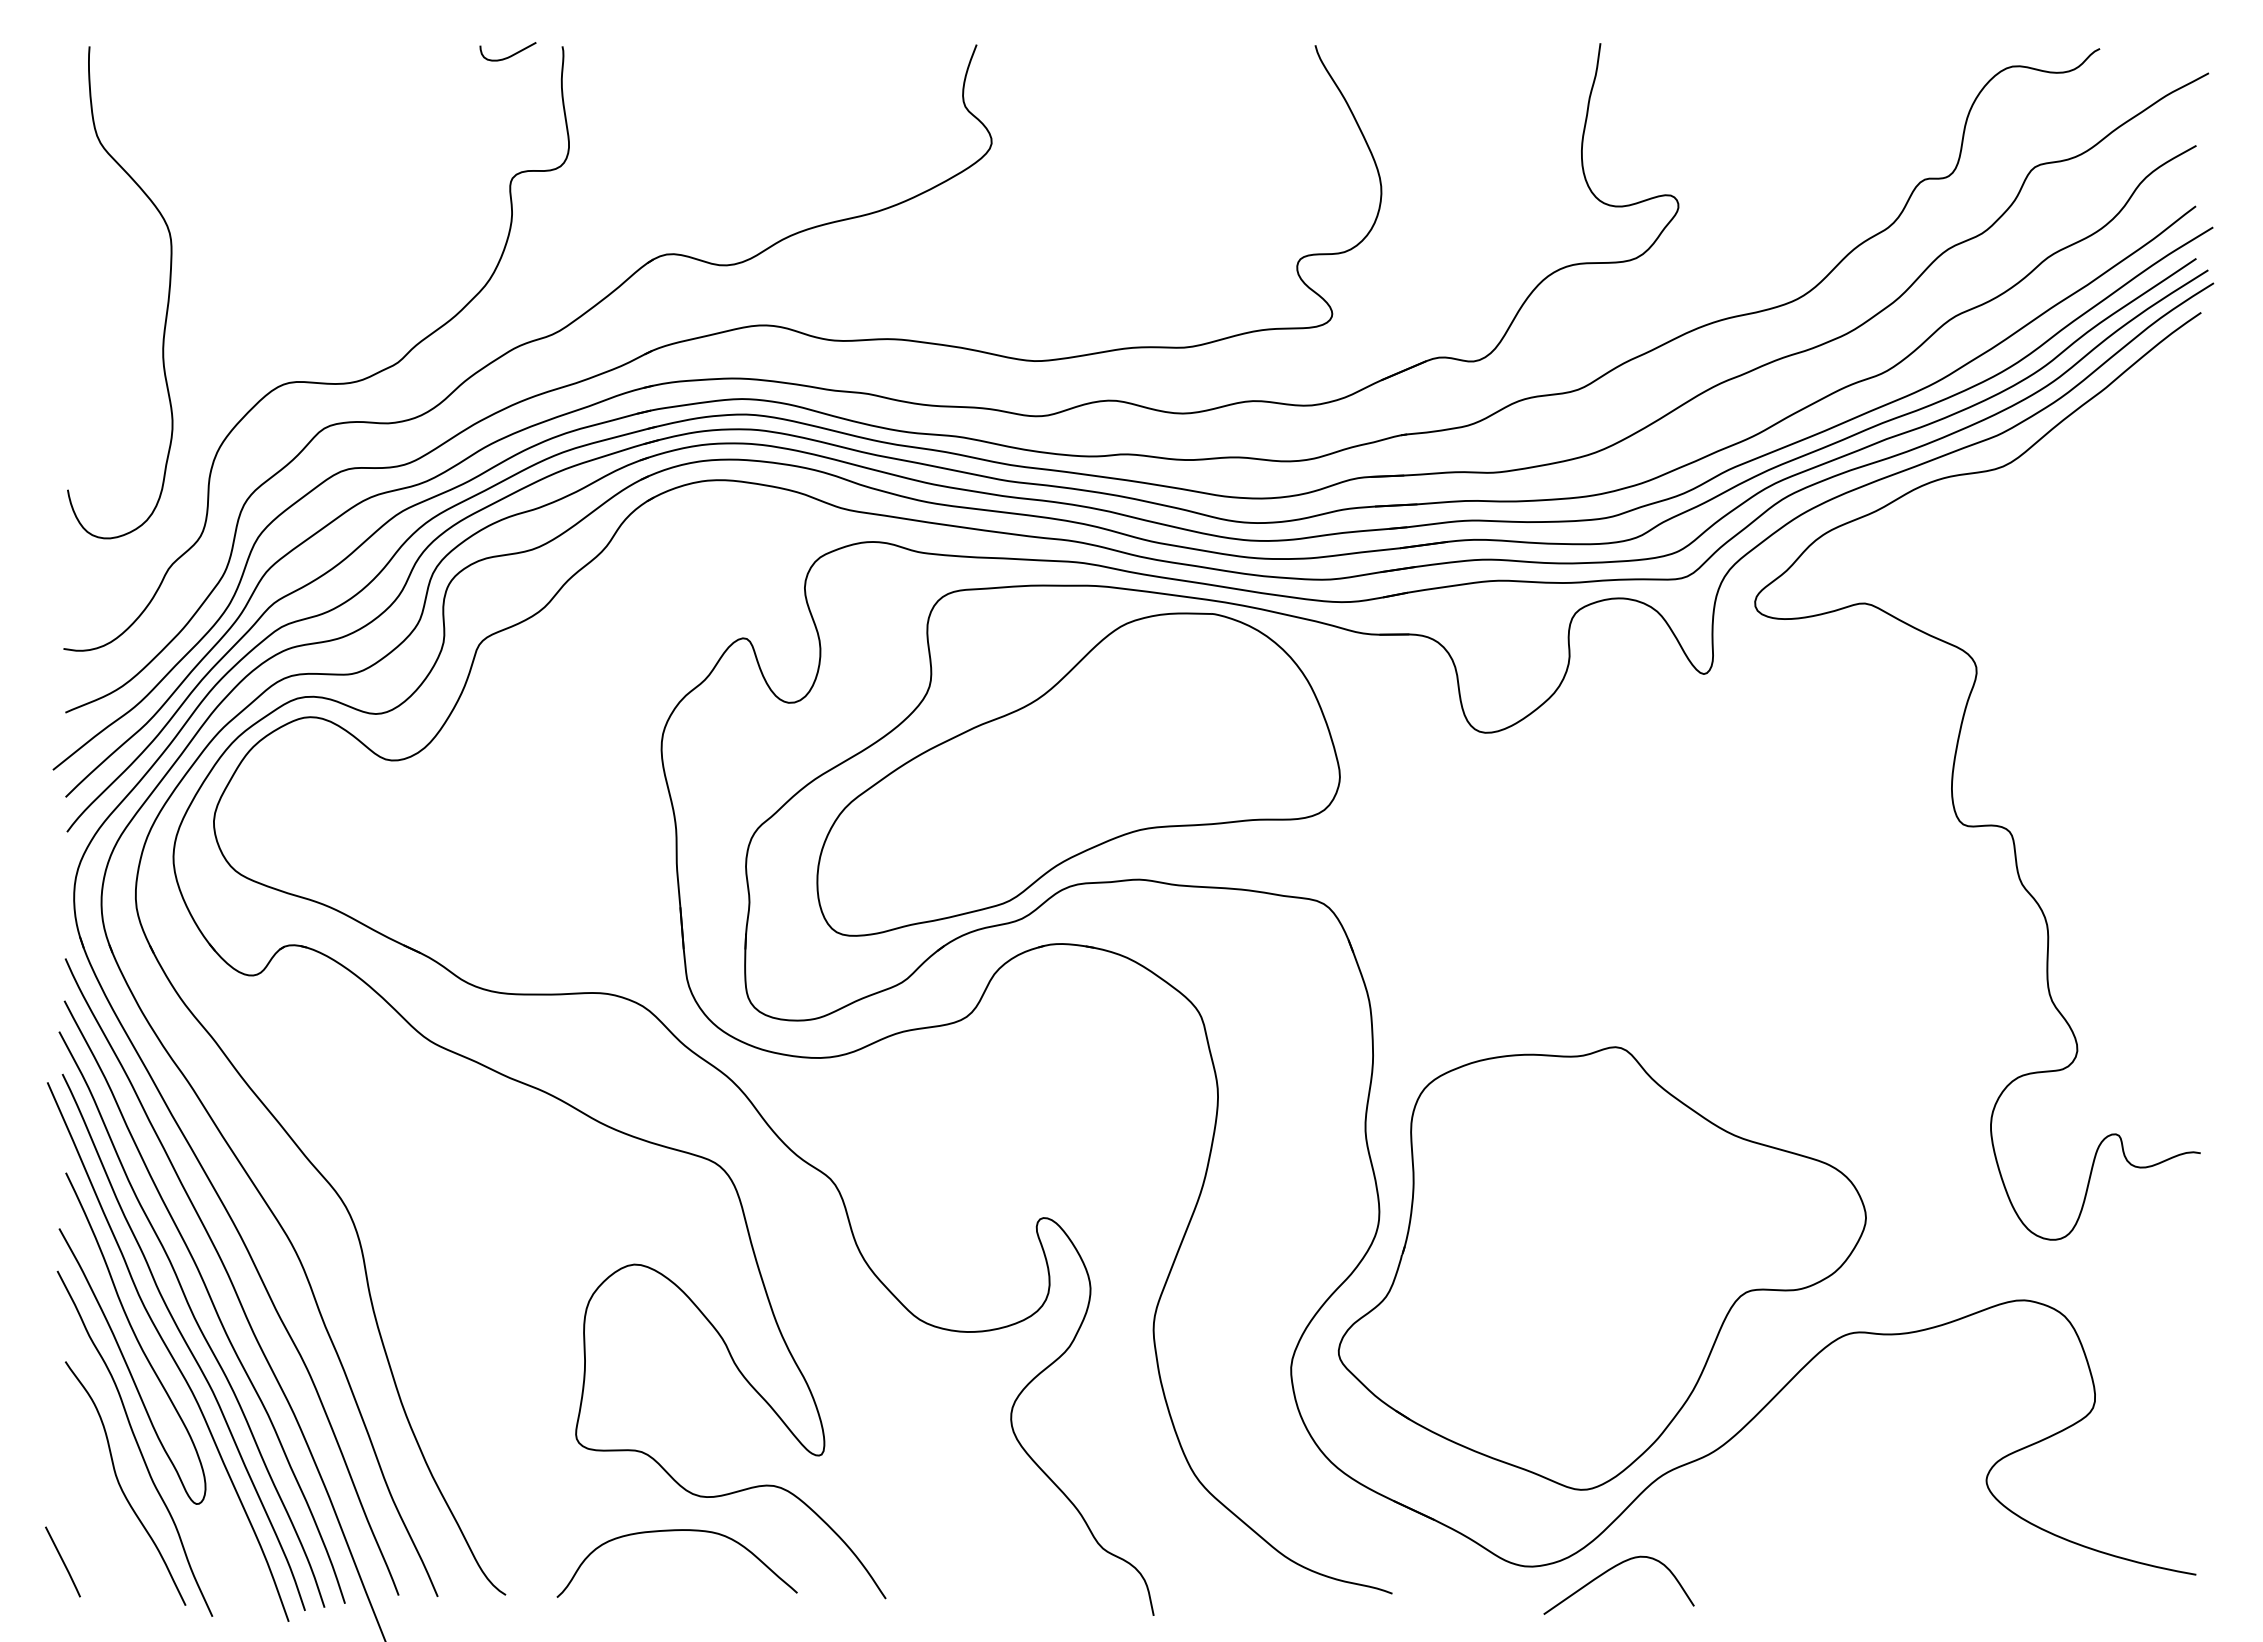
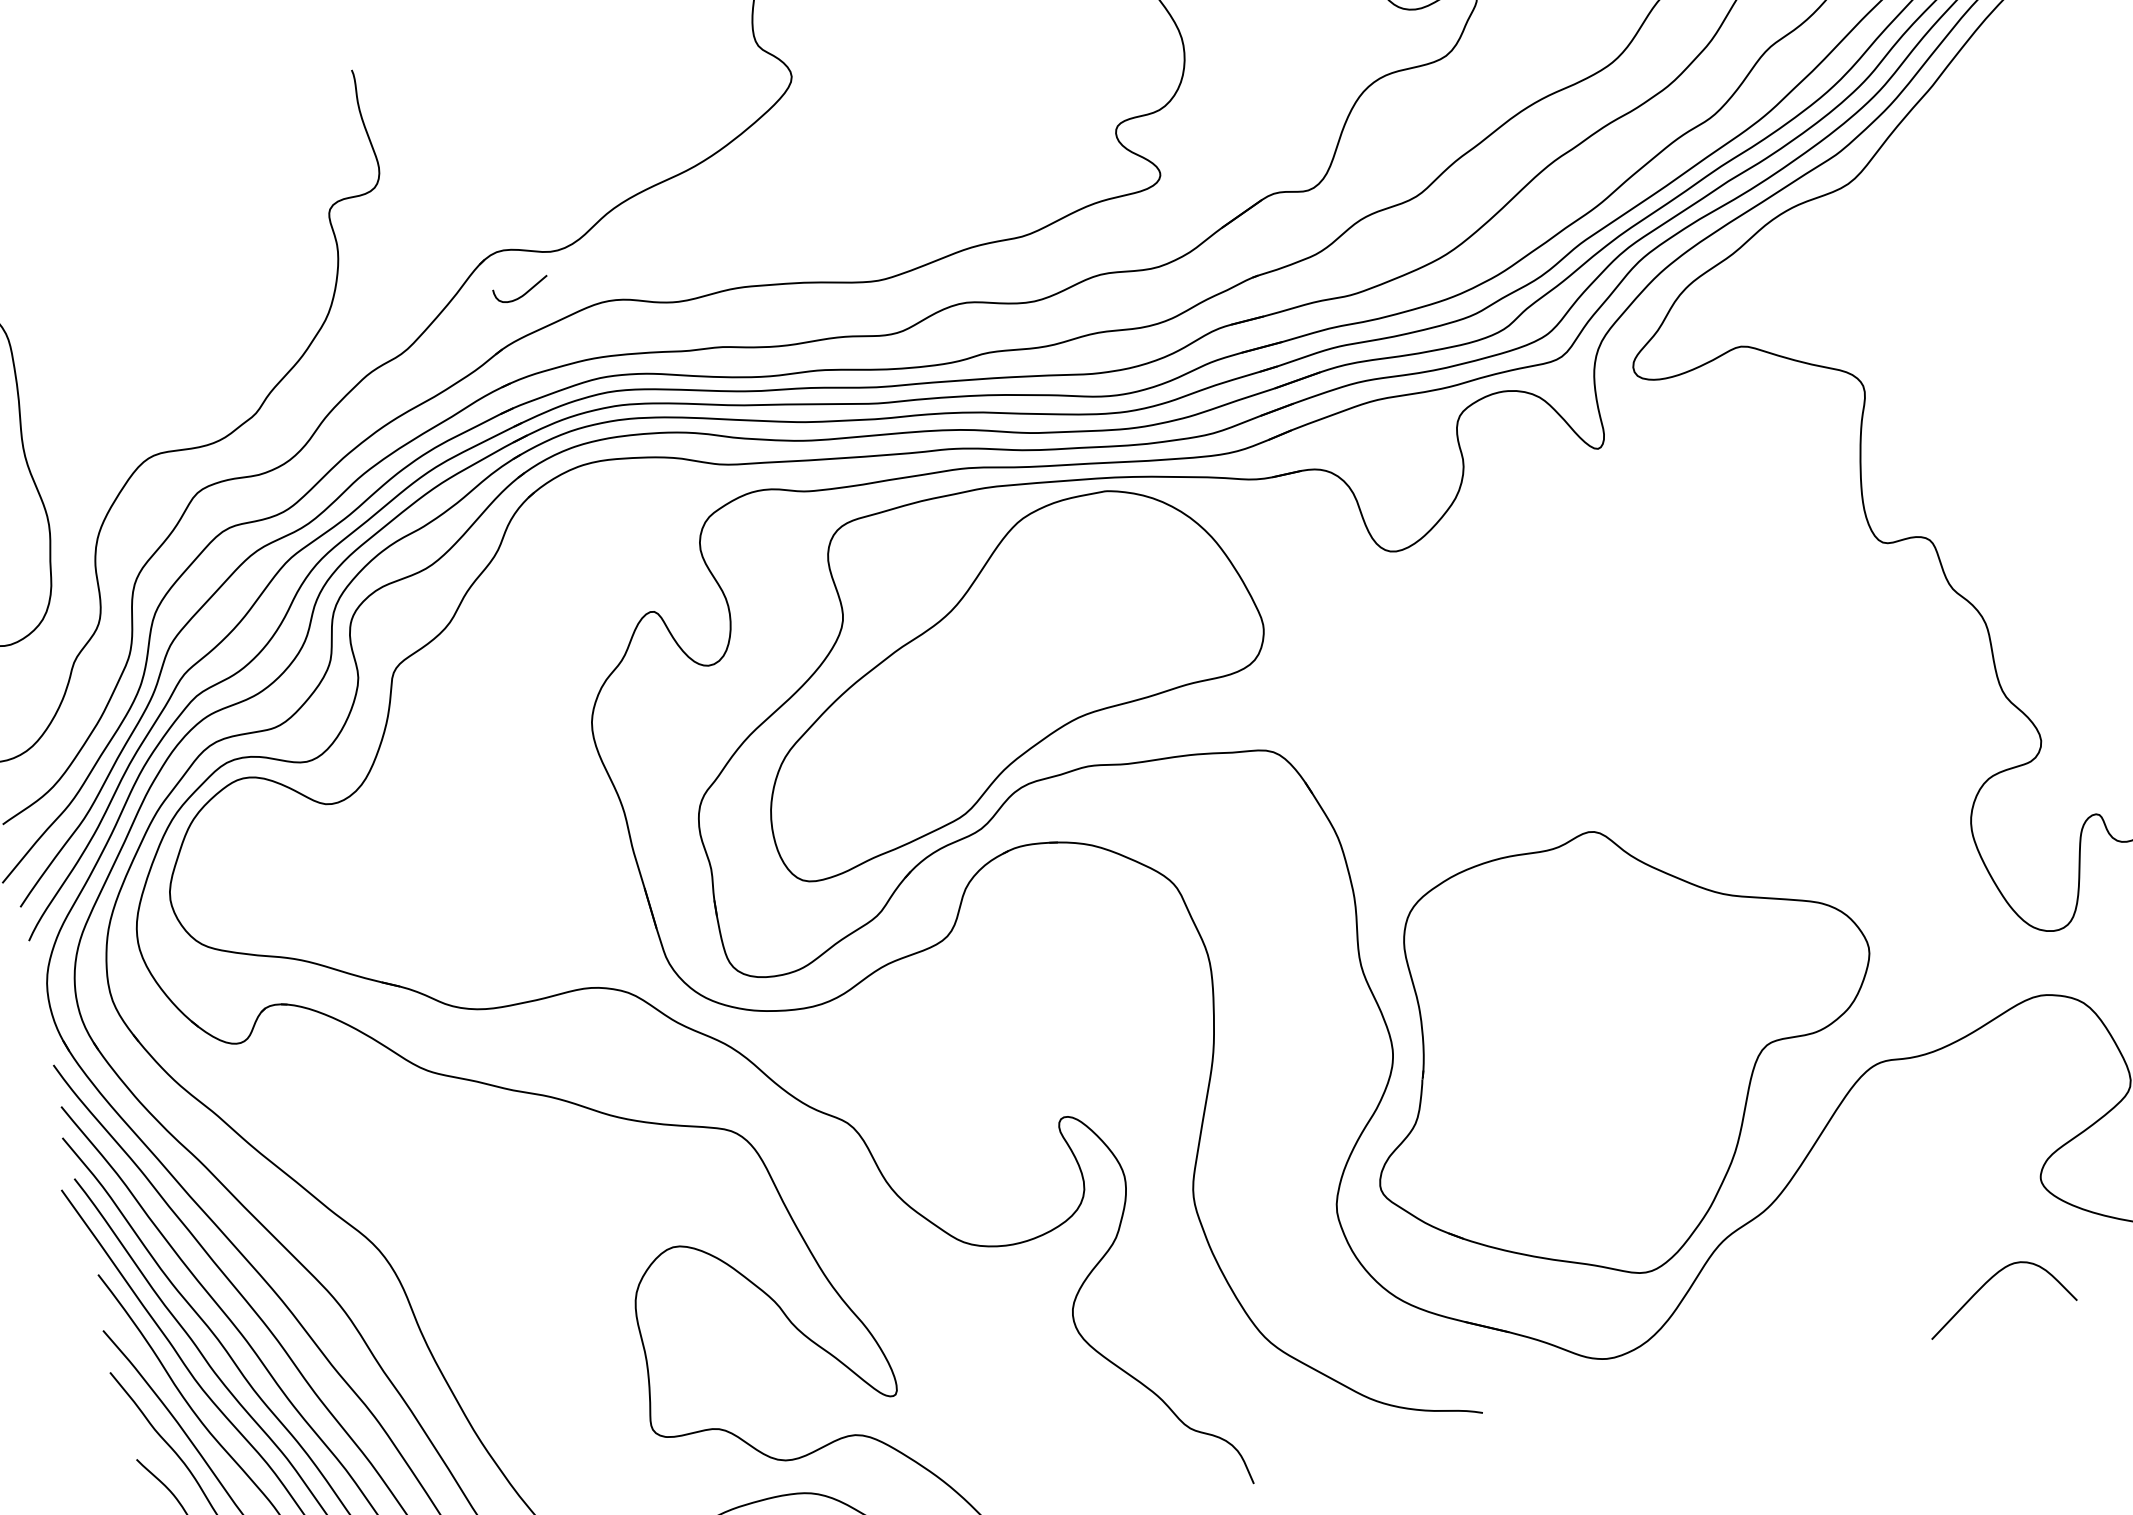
curve: (510, 55) -> (524, 293), moved
curve: (1610, 1570) -> (1987, 1282), moved

